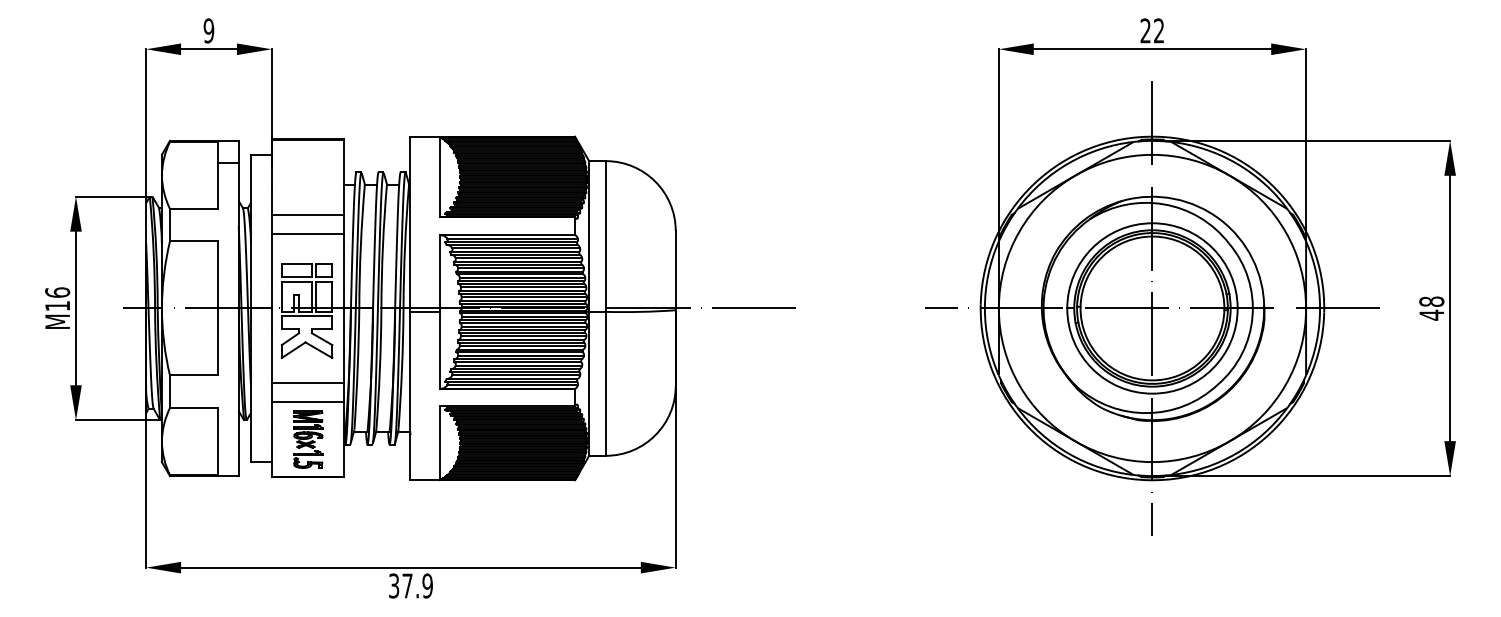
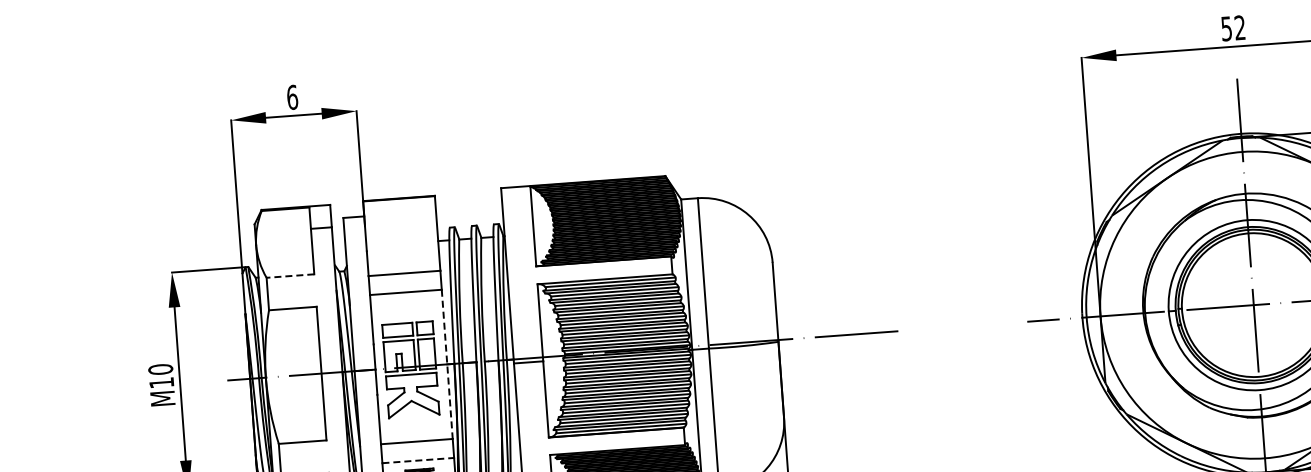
text: (208, 30) -> (291, 97), 9 -> 6
text: (1145, 30) -> (1226, 28), 22 -> 52
line: (193, 208) -> (290, 275), solid -> dashed
text: (57, 292) -> (160, 369), M16 -> M10
line: (343, 308) -> (446, 364), solid -> dashed
line: (307, 402) -> (417, 460), solid -> dashed

